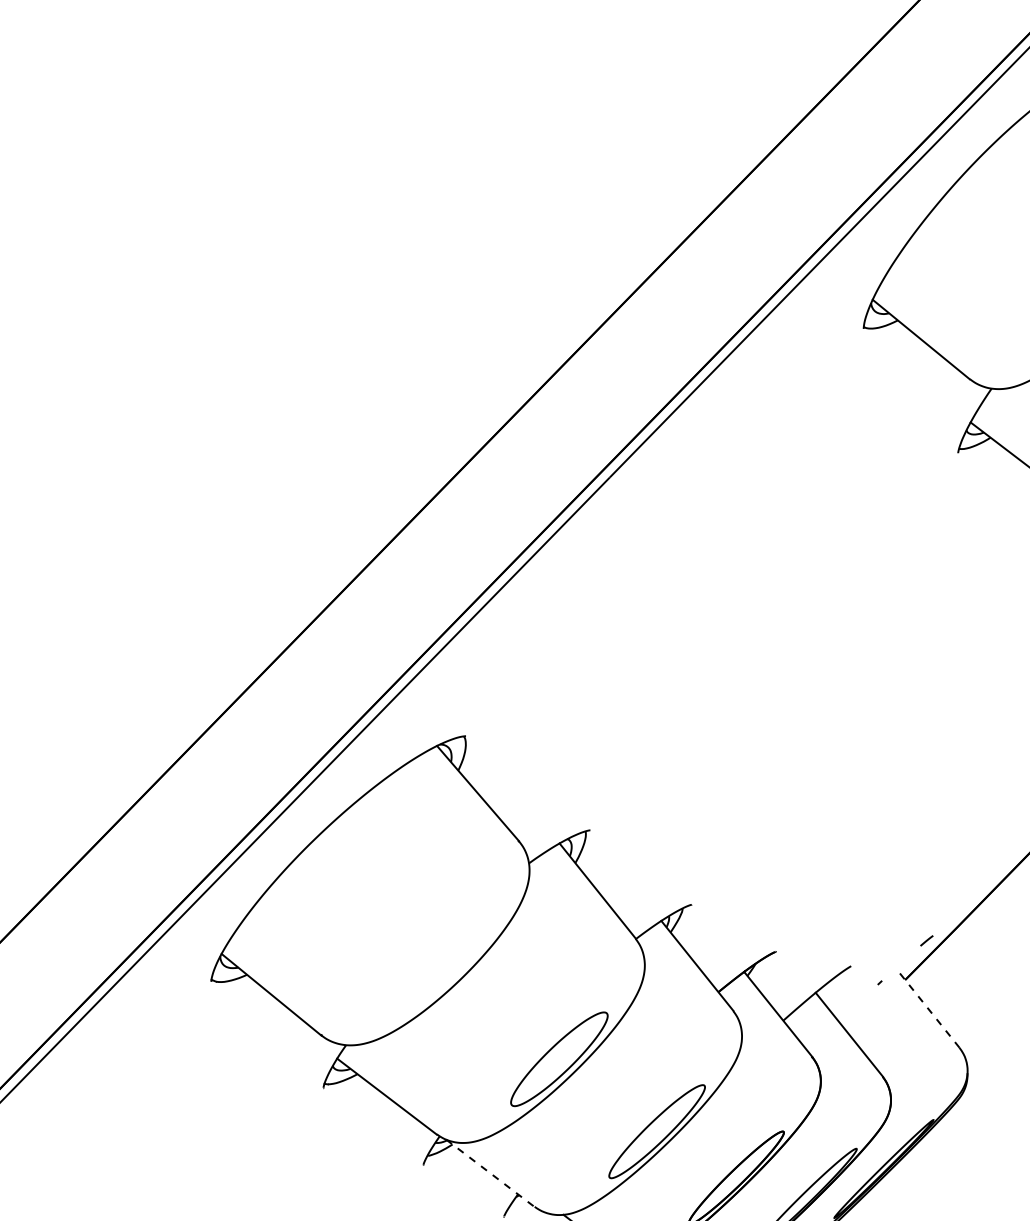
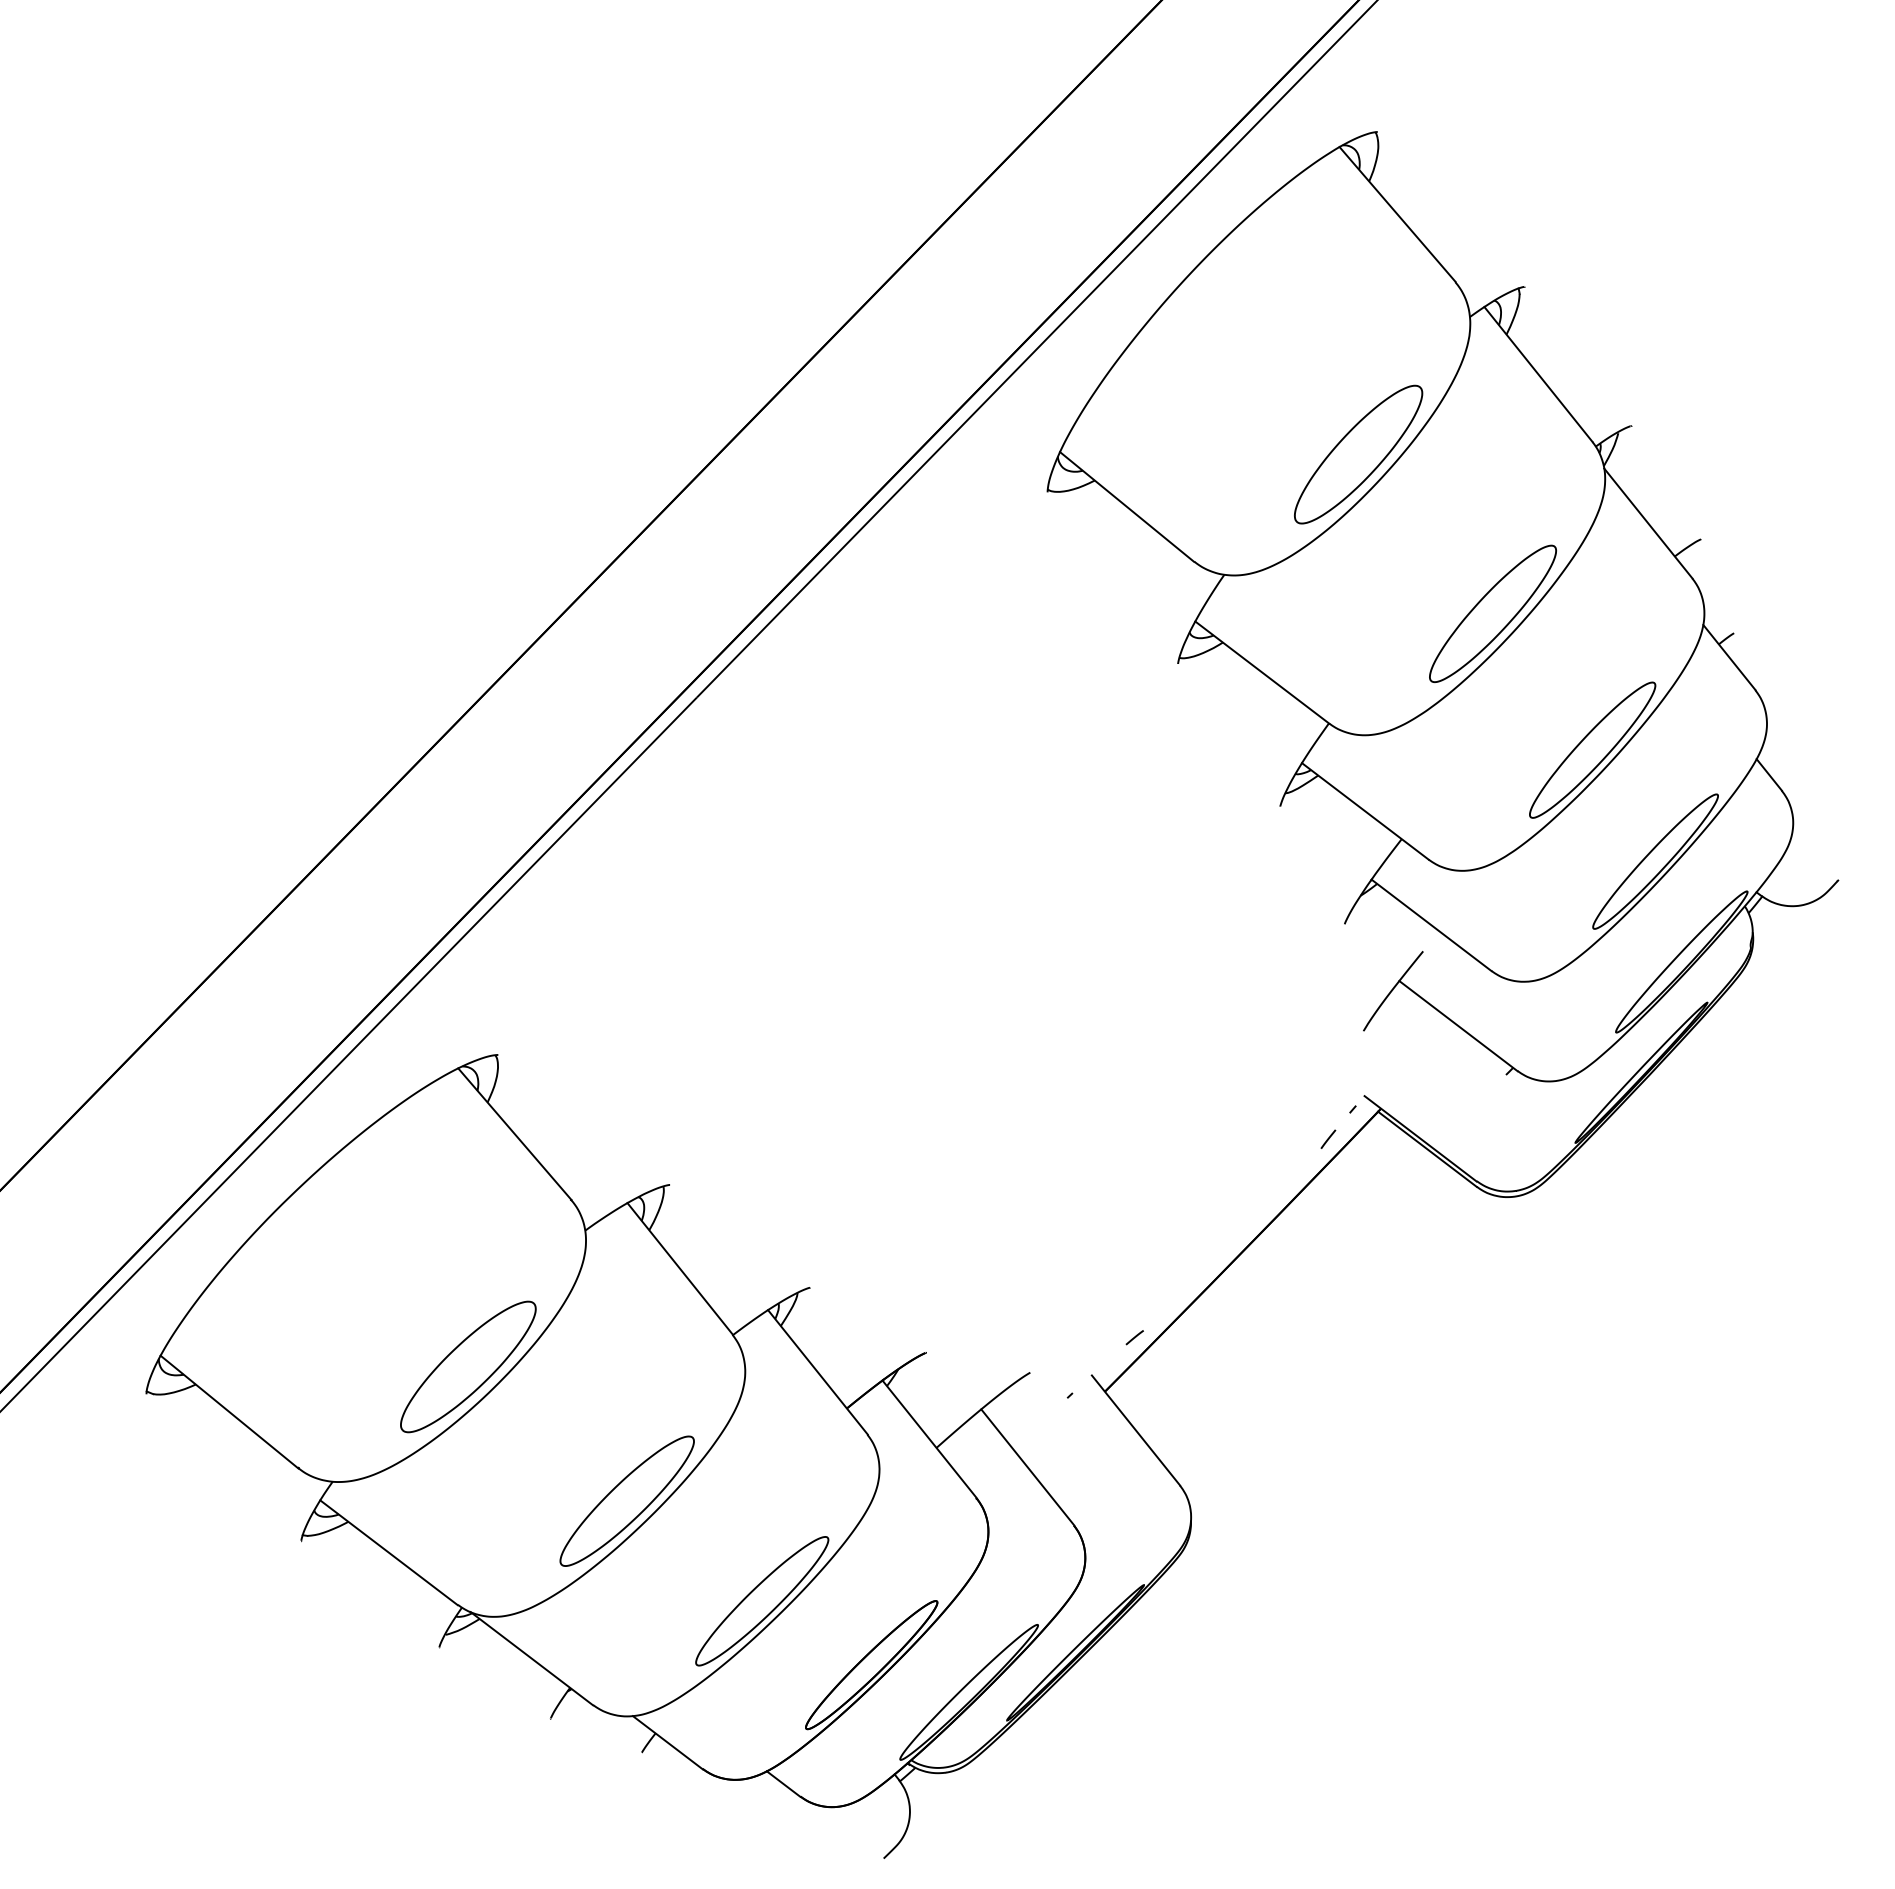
part: (444, 961) -> (468, 1366), added
line: (927, 1008) -> (1135, 1430), dashed -> solid
line: (490, 1173) -> (531, 1658), dashed -> solid

